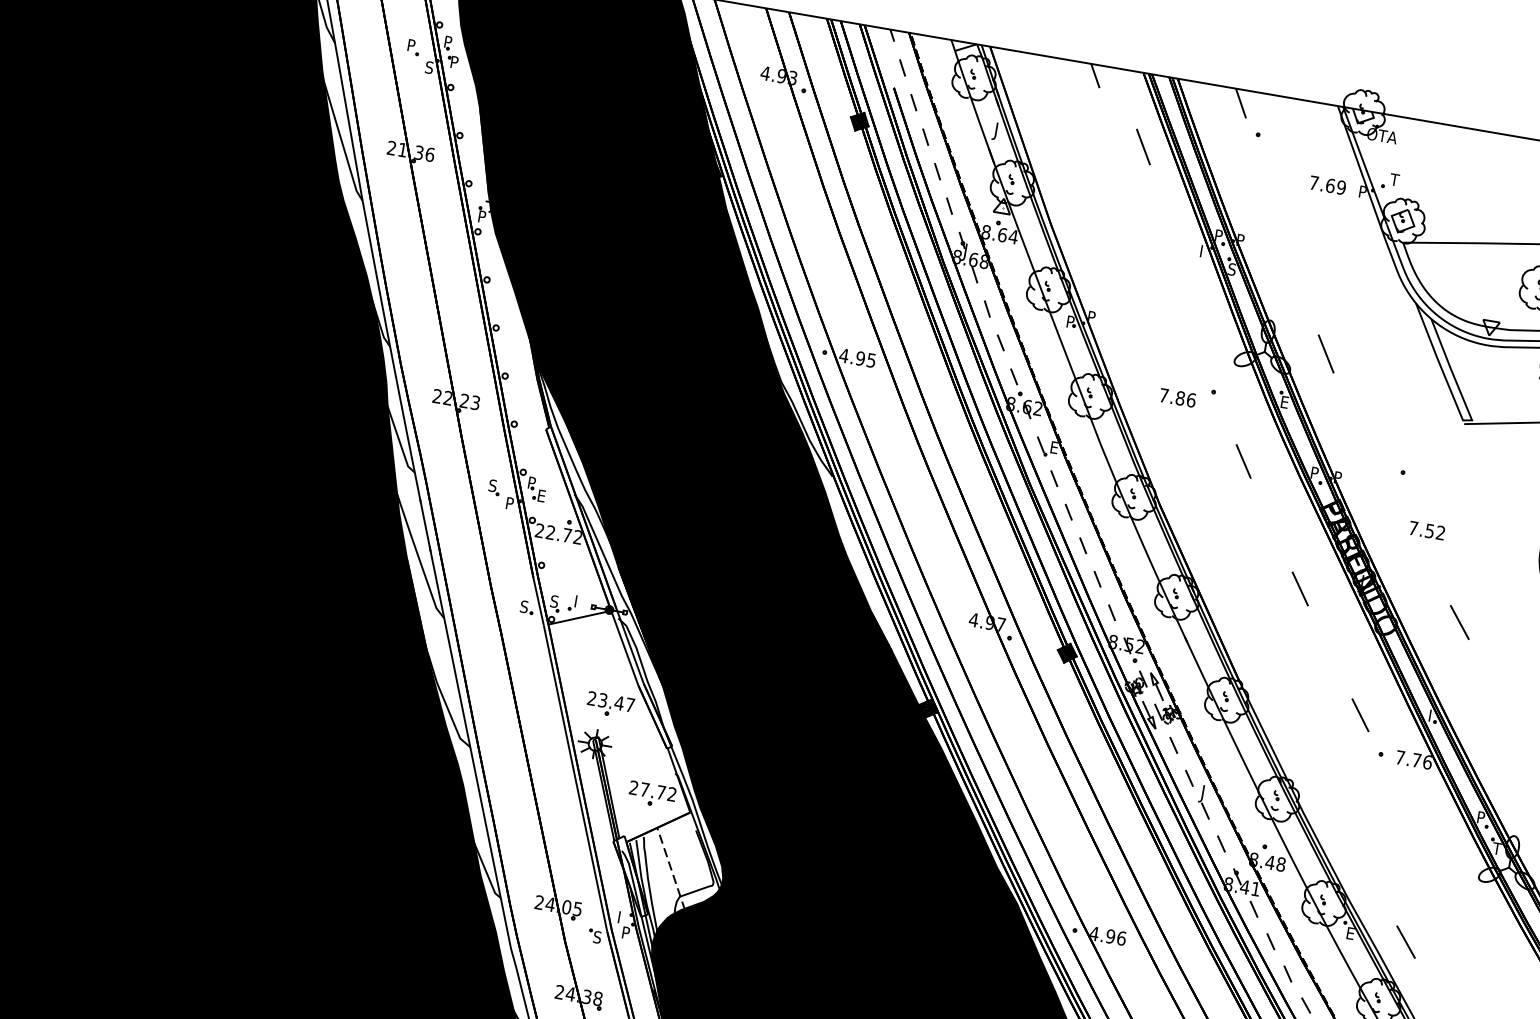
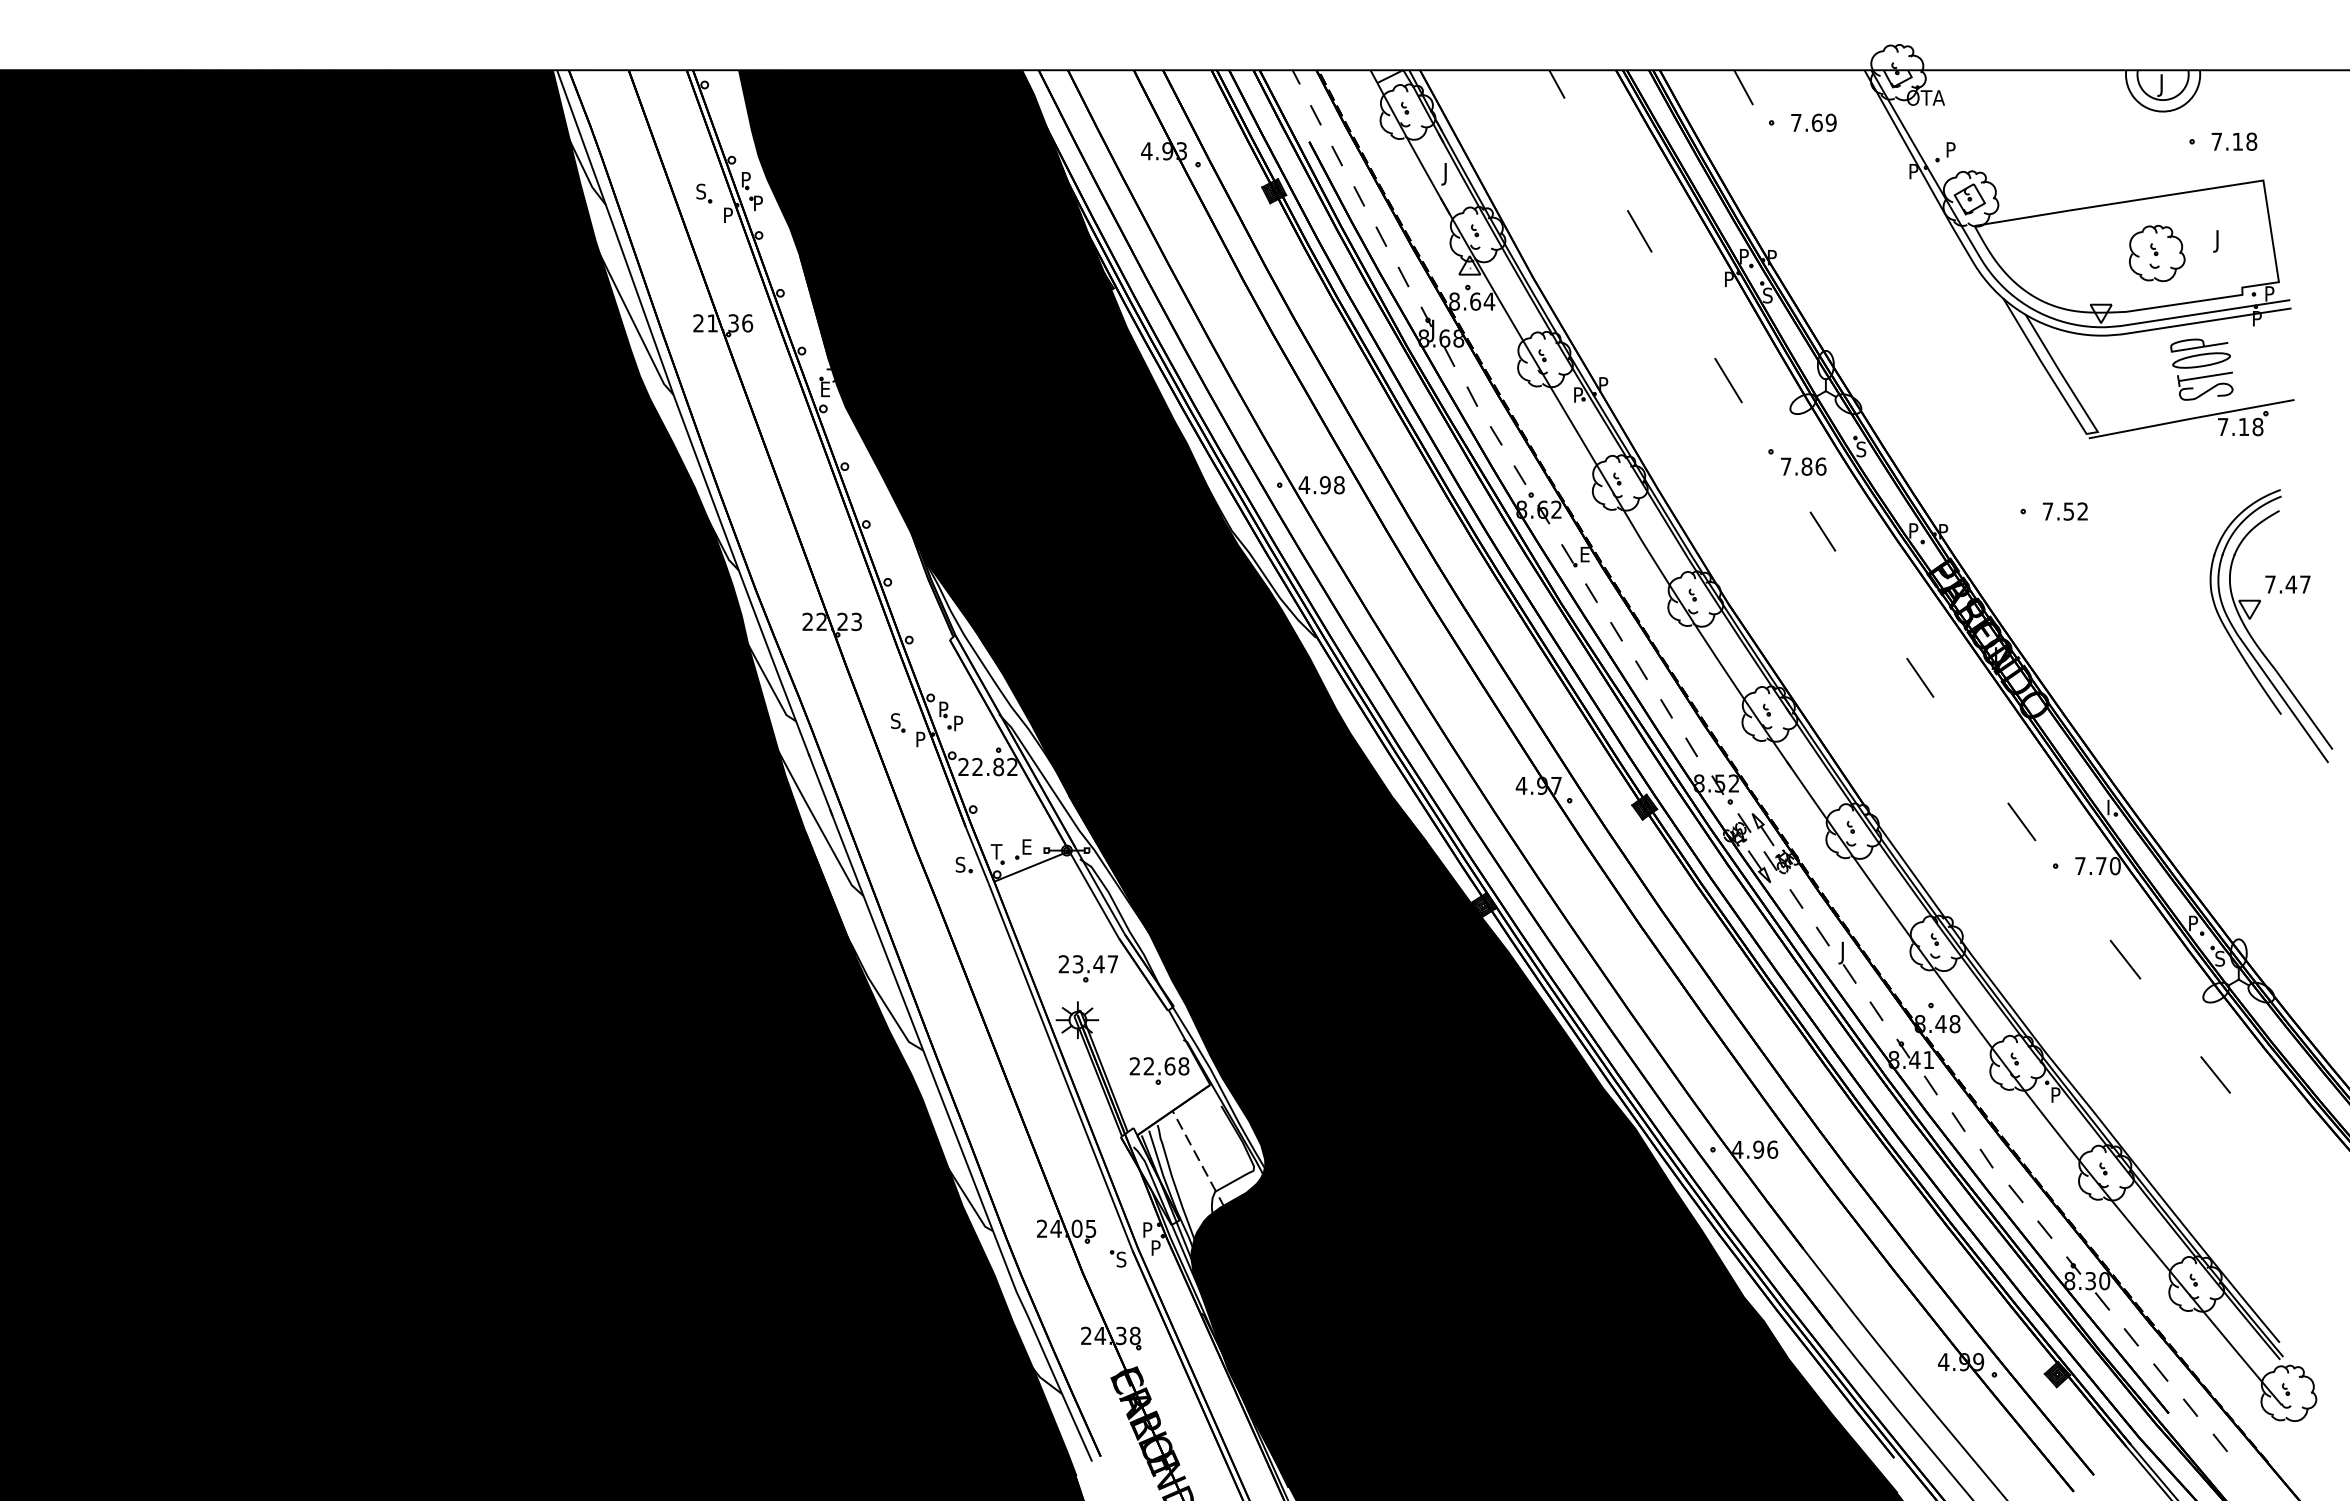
text: (411, 45) -> (701, 191), P -> S
text: (429, 67) -> (728, 215), S -> P
line: (1143, 147) -> (1639, 231), moved
text: (1394, 179) -> (1950, 149), T -> P
text: (1327, 185) -> (1813, 122), moved
text: (482, 217) -> (826, 389), P -> E
text: (1204, 248) -> (1729, 275), I -> P
line: (1326, 353) -> (1728, 380), moved
text: (871, 360) -> (1339, 485), 4.95 -> 4.98
text: (1177, 397) -> (1803, 466), moved
text: (1284, 402) -> (1861, 449), E -> S
text: (542, 496) -> (959, 723), E -> P
text: (1426, 530) -> (2064, 511), moved
text: (567, 535) -> (998, 766), 22.72 -> 22.82
text: (554, 601) -> (996, 851), S -> T
text: (579, 601) -> (1027, 846), I -> E
line: (1459, 622) -> (2125, 959), moved
text: (1427, 761) -> (2115, 865), 7.76 -> 7.70
text: (658, 792) -> (1166, 1066), 27.72 -> 22.68
text: (1496, 848) -> (2219, 958), T -> S
text: (623, 915) -> (1148, 1226), I -> P
text: (1351, 933) -> (2056, 1094), E -> P
line: (1406, 941) -> (2215, 1074), moved

